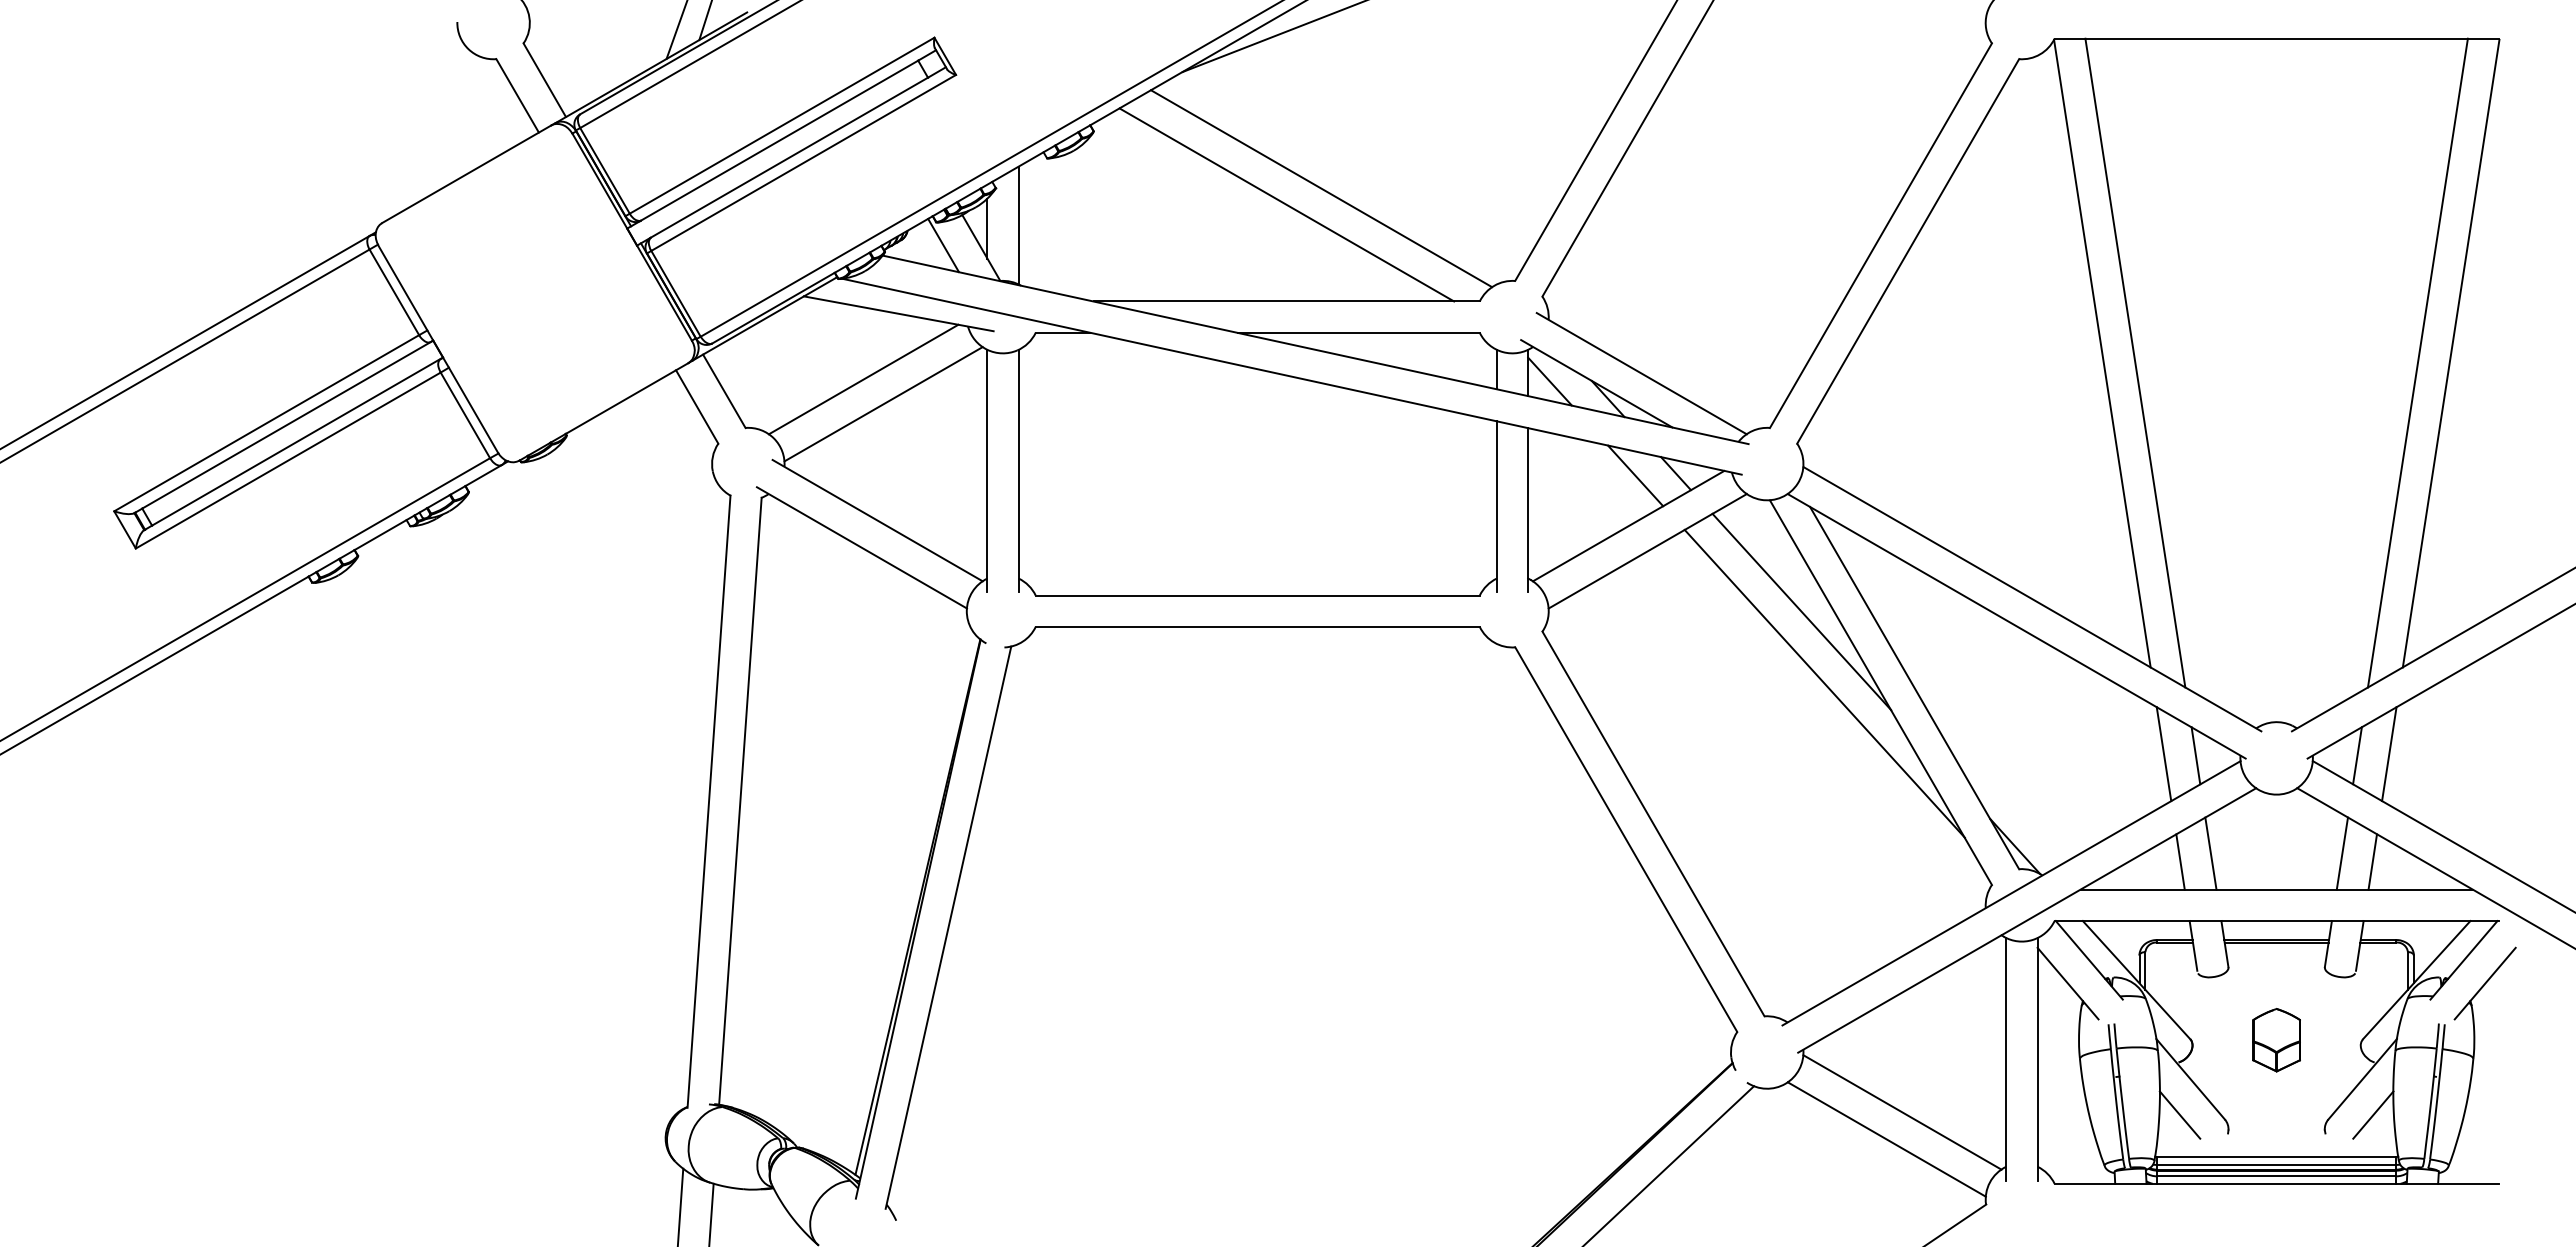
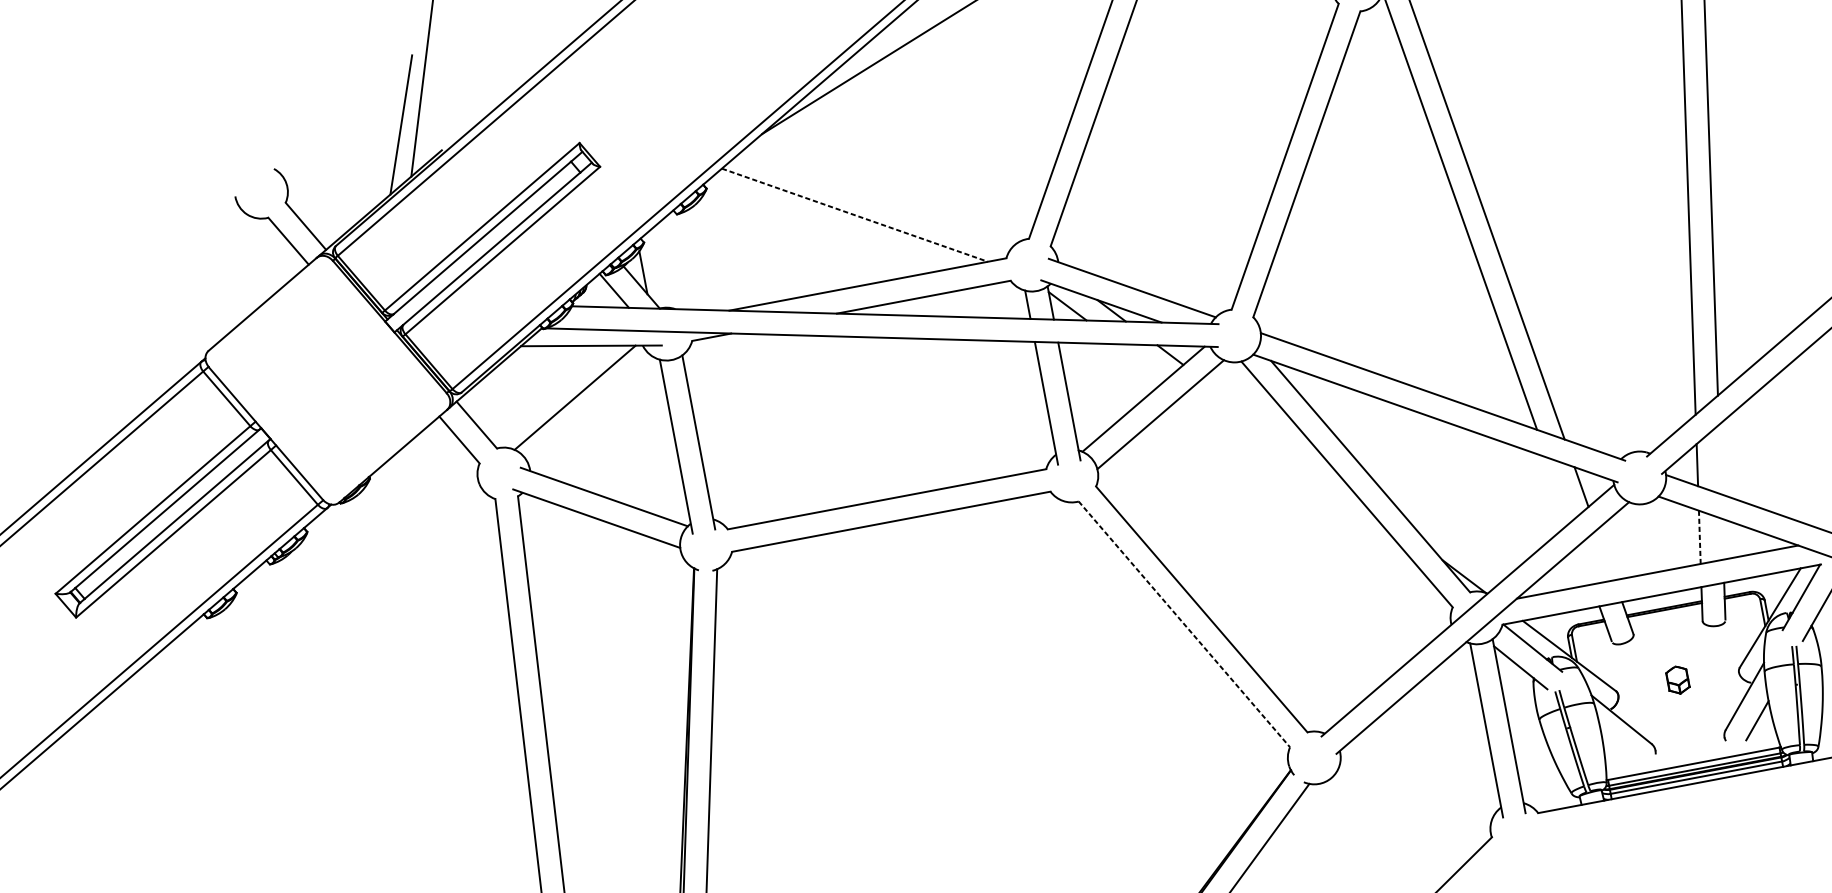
line: (1321, 188) -> (877, 198), removed
line: (1287, 205) -> (855, 215), solid -> dashed
line: (1018, 225) -> (665, 266), removed
line: (883, 404) -> (592, 412), removed
line: (1635, 475) -> (1141, 362), removed
line: (1801, 611) -> (1279, 437), removed
line: (1824, 683) -> (1305, 485), removed
line: (2163, 754) -> (1558, 490), removed
line: (2389, 754) -> (1720, 459), removed
line: (1626, 840) -> (1184, 624), solid -> dashed
line: (2210, 853) -> (1605, 555), removed
line: (2342, 854) -> (1700, 537), solid -> dashed
line: (2180, 861) -> (1584, 564), removed
line: (2372, 861) -> (1722, 538), removed
part: (2276, 1040) -> (1677, 680), size x0.6
line: (1902, 1112) -> (1419, 782), removed
line: (2179, 1114) -> (1618, 746), removed
line: (1886, 1139) -> (1411, 804), removed

